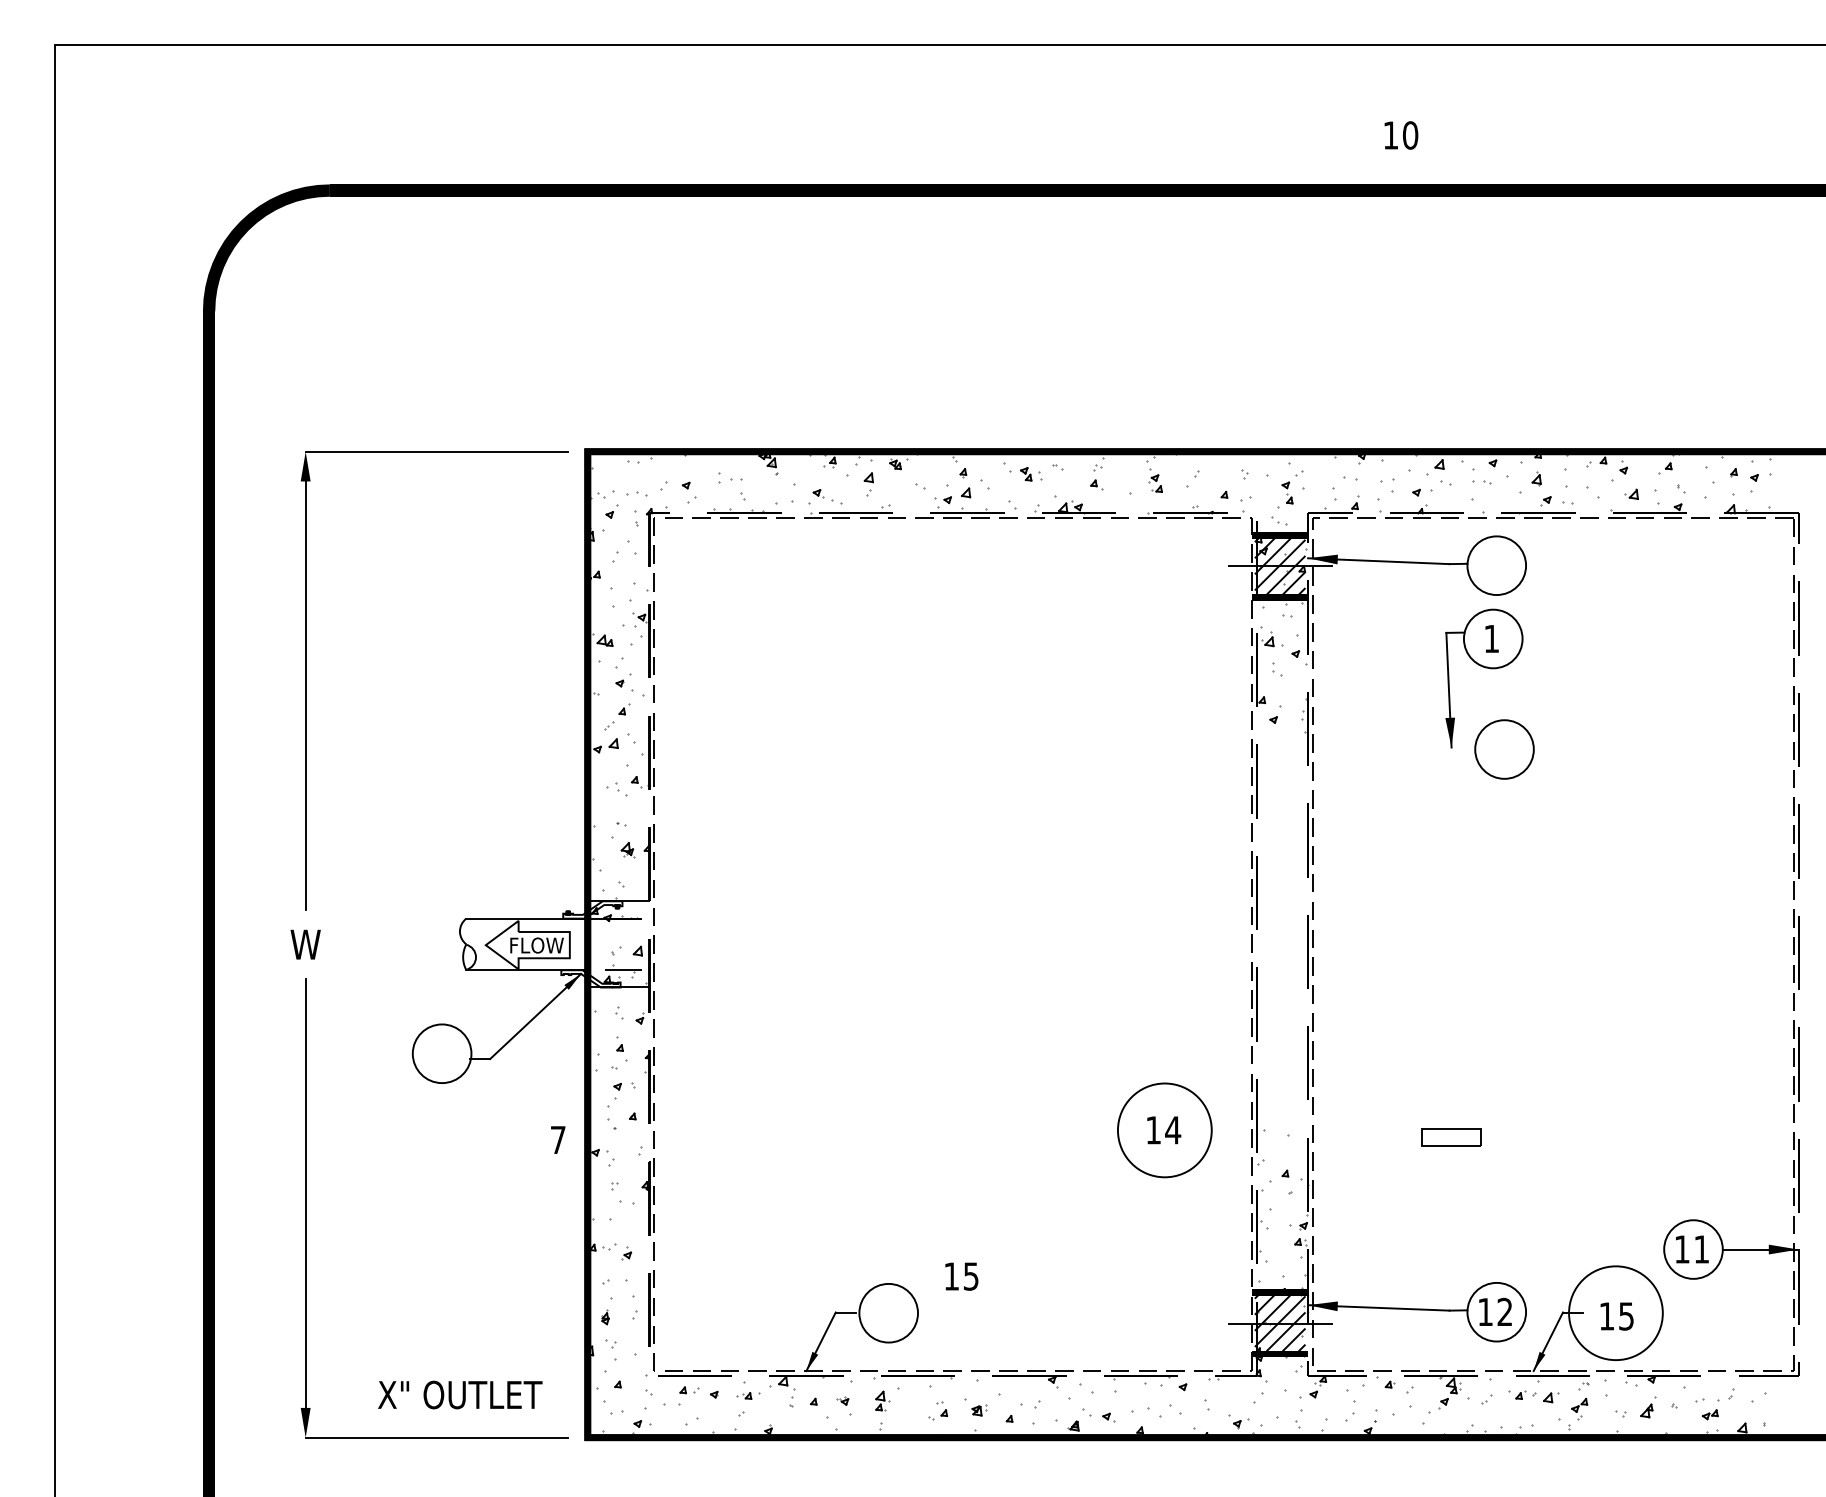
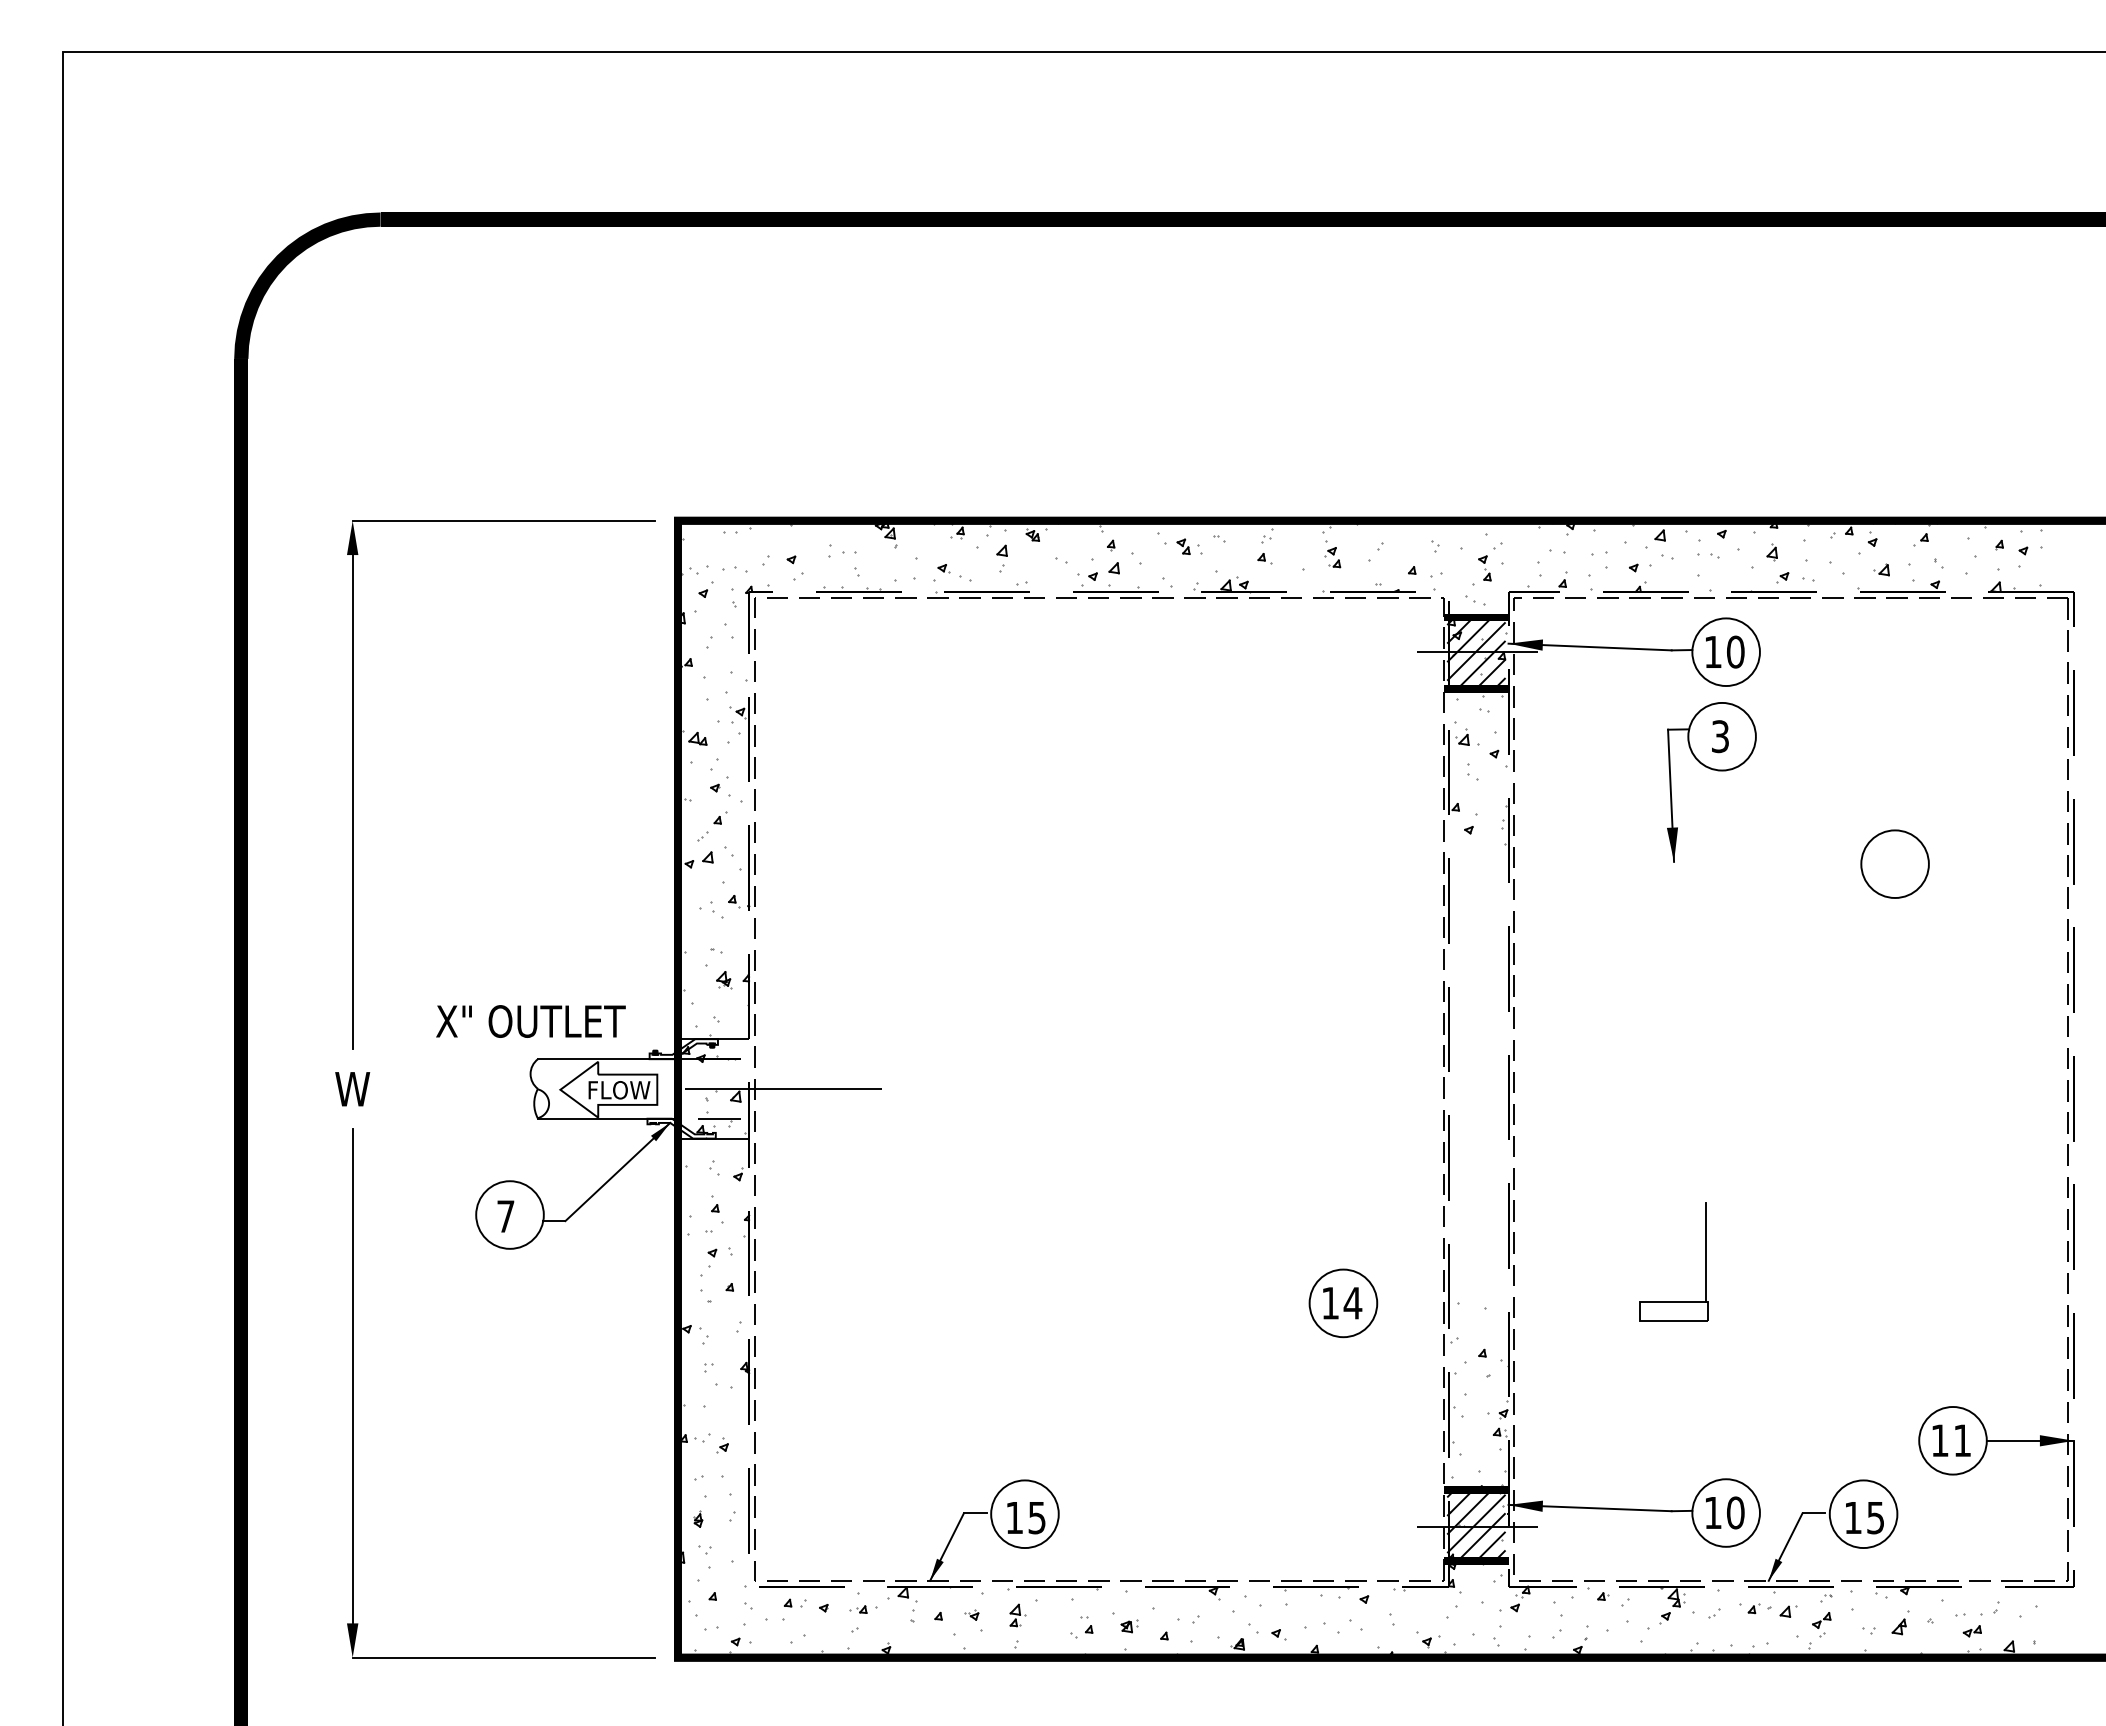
text: (1401, 134) -> (1725, 651), moved
text: (1491, 638) -> (1720, 736), 1 -> 3
circle: (1503, 748) -> (1894, 863), moved
line: (678, 944) -> (782, 1089), added
line: (1478, 1086) -> (1705, 1252), added
circle: (1164, 1130) -> (1343, 1303), size x0.62
text: (557, 1140) -> (505, 1216), moved
text: (961, 1277) -> (1026, 1518), moved
text: (1504, 1311) -> (1735, 1512), 12 -> 10
circle: (1615, 1313) -> (1863, 1514), size x0.62
text: (459, 1394) -> (530, 1021), moved

